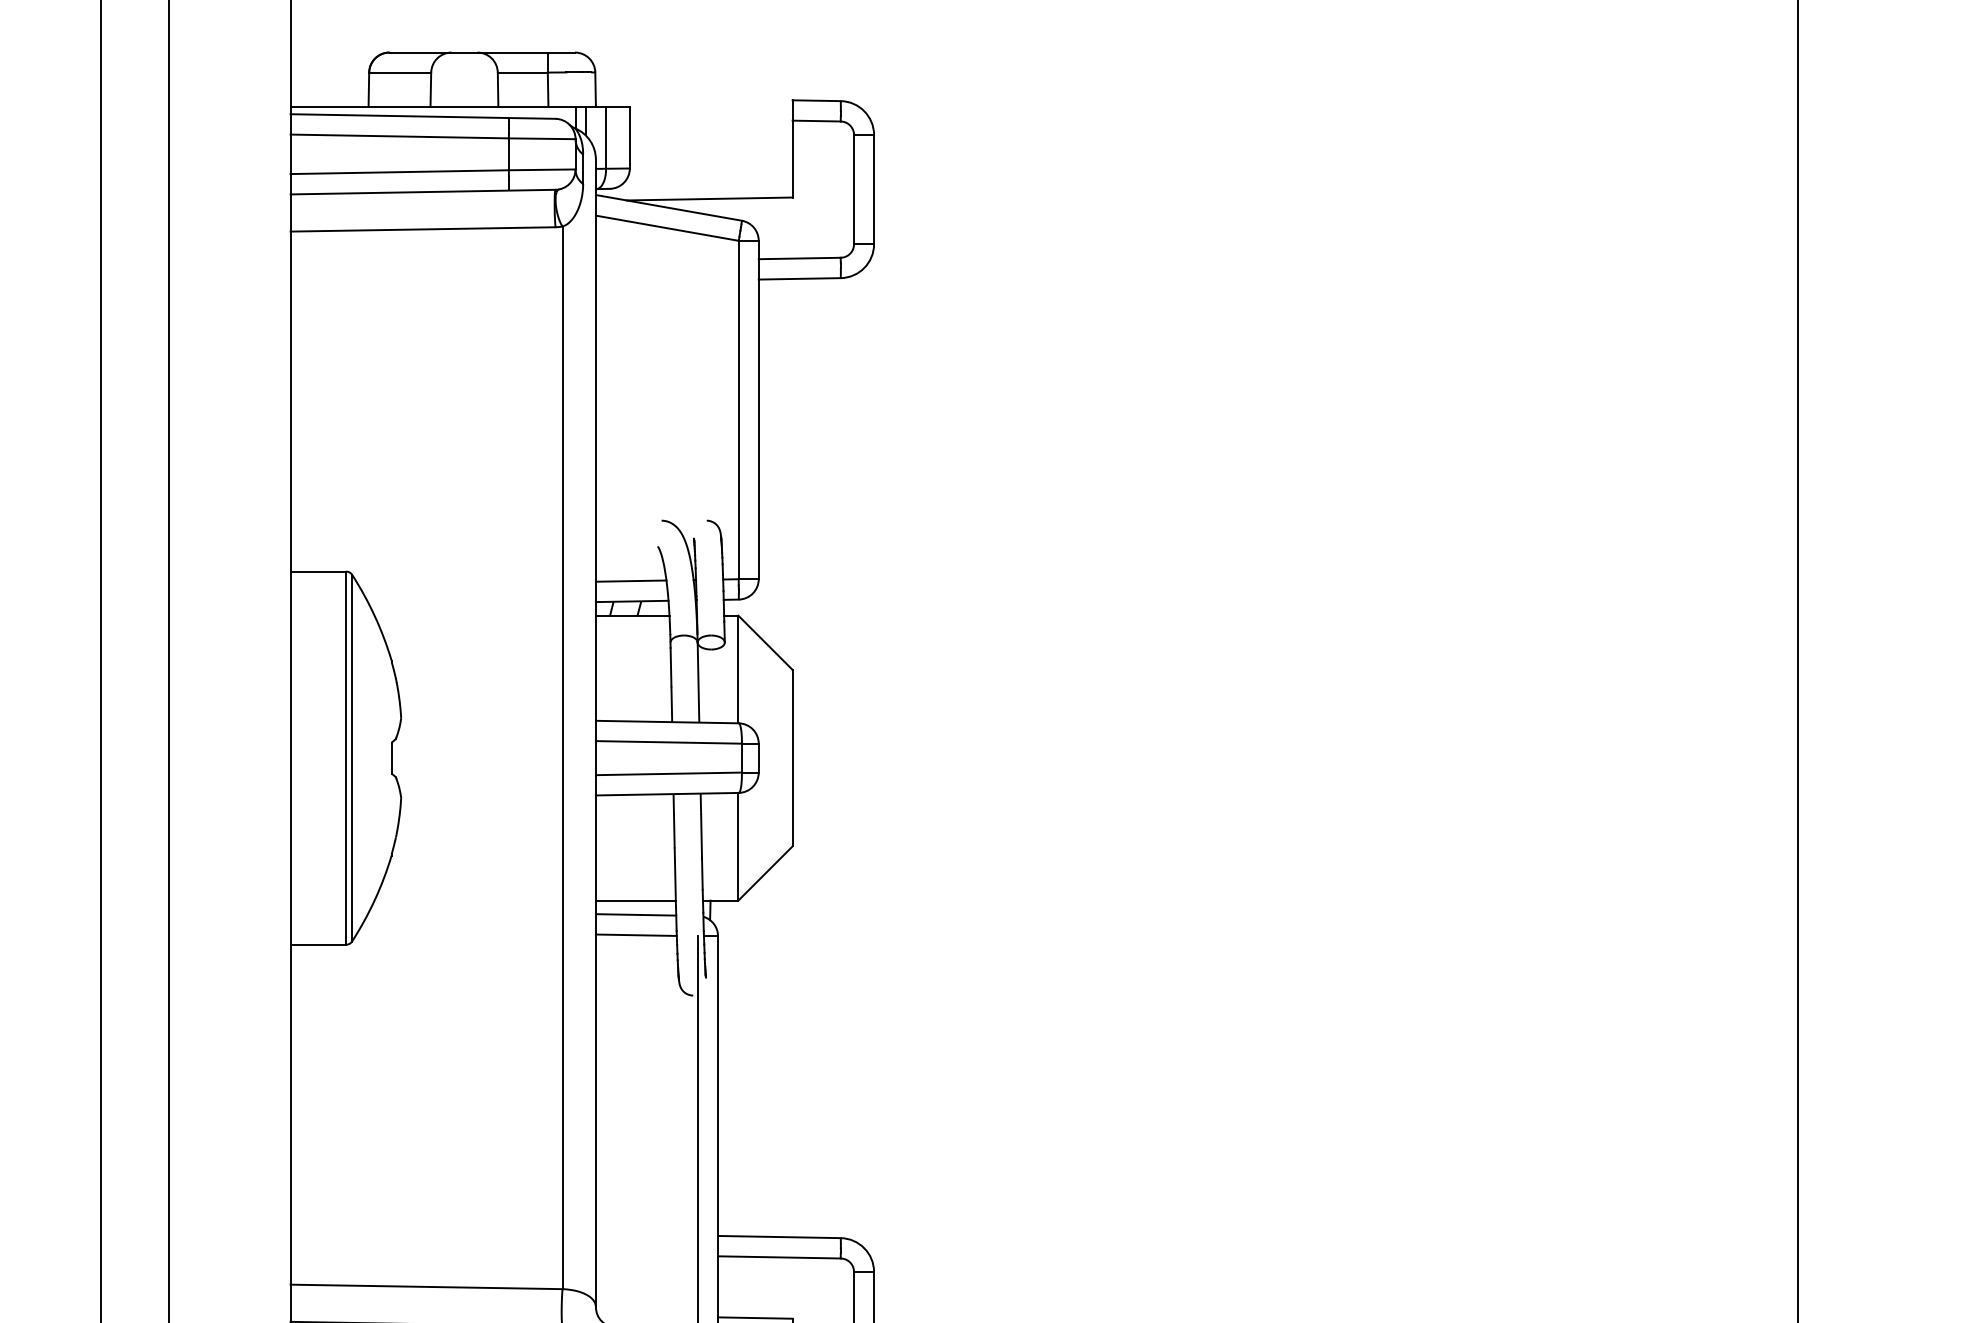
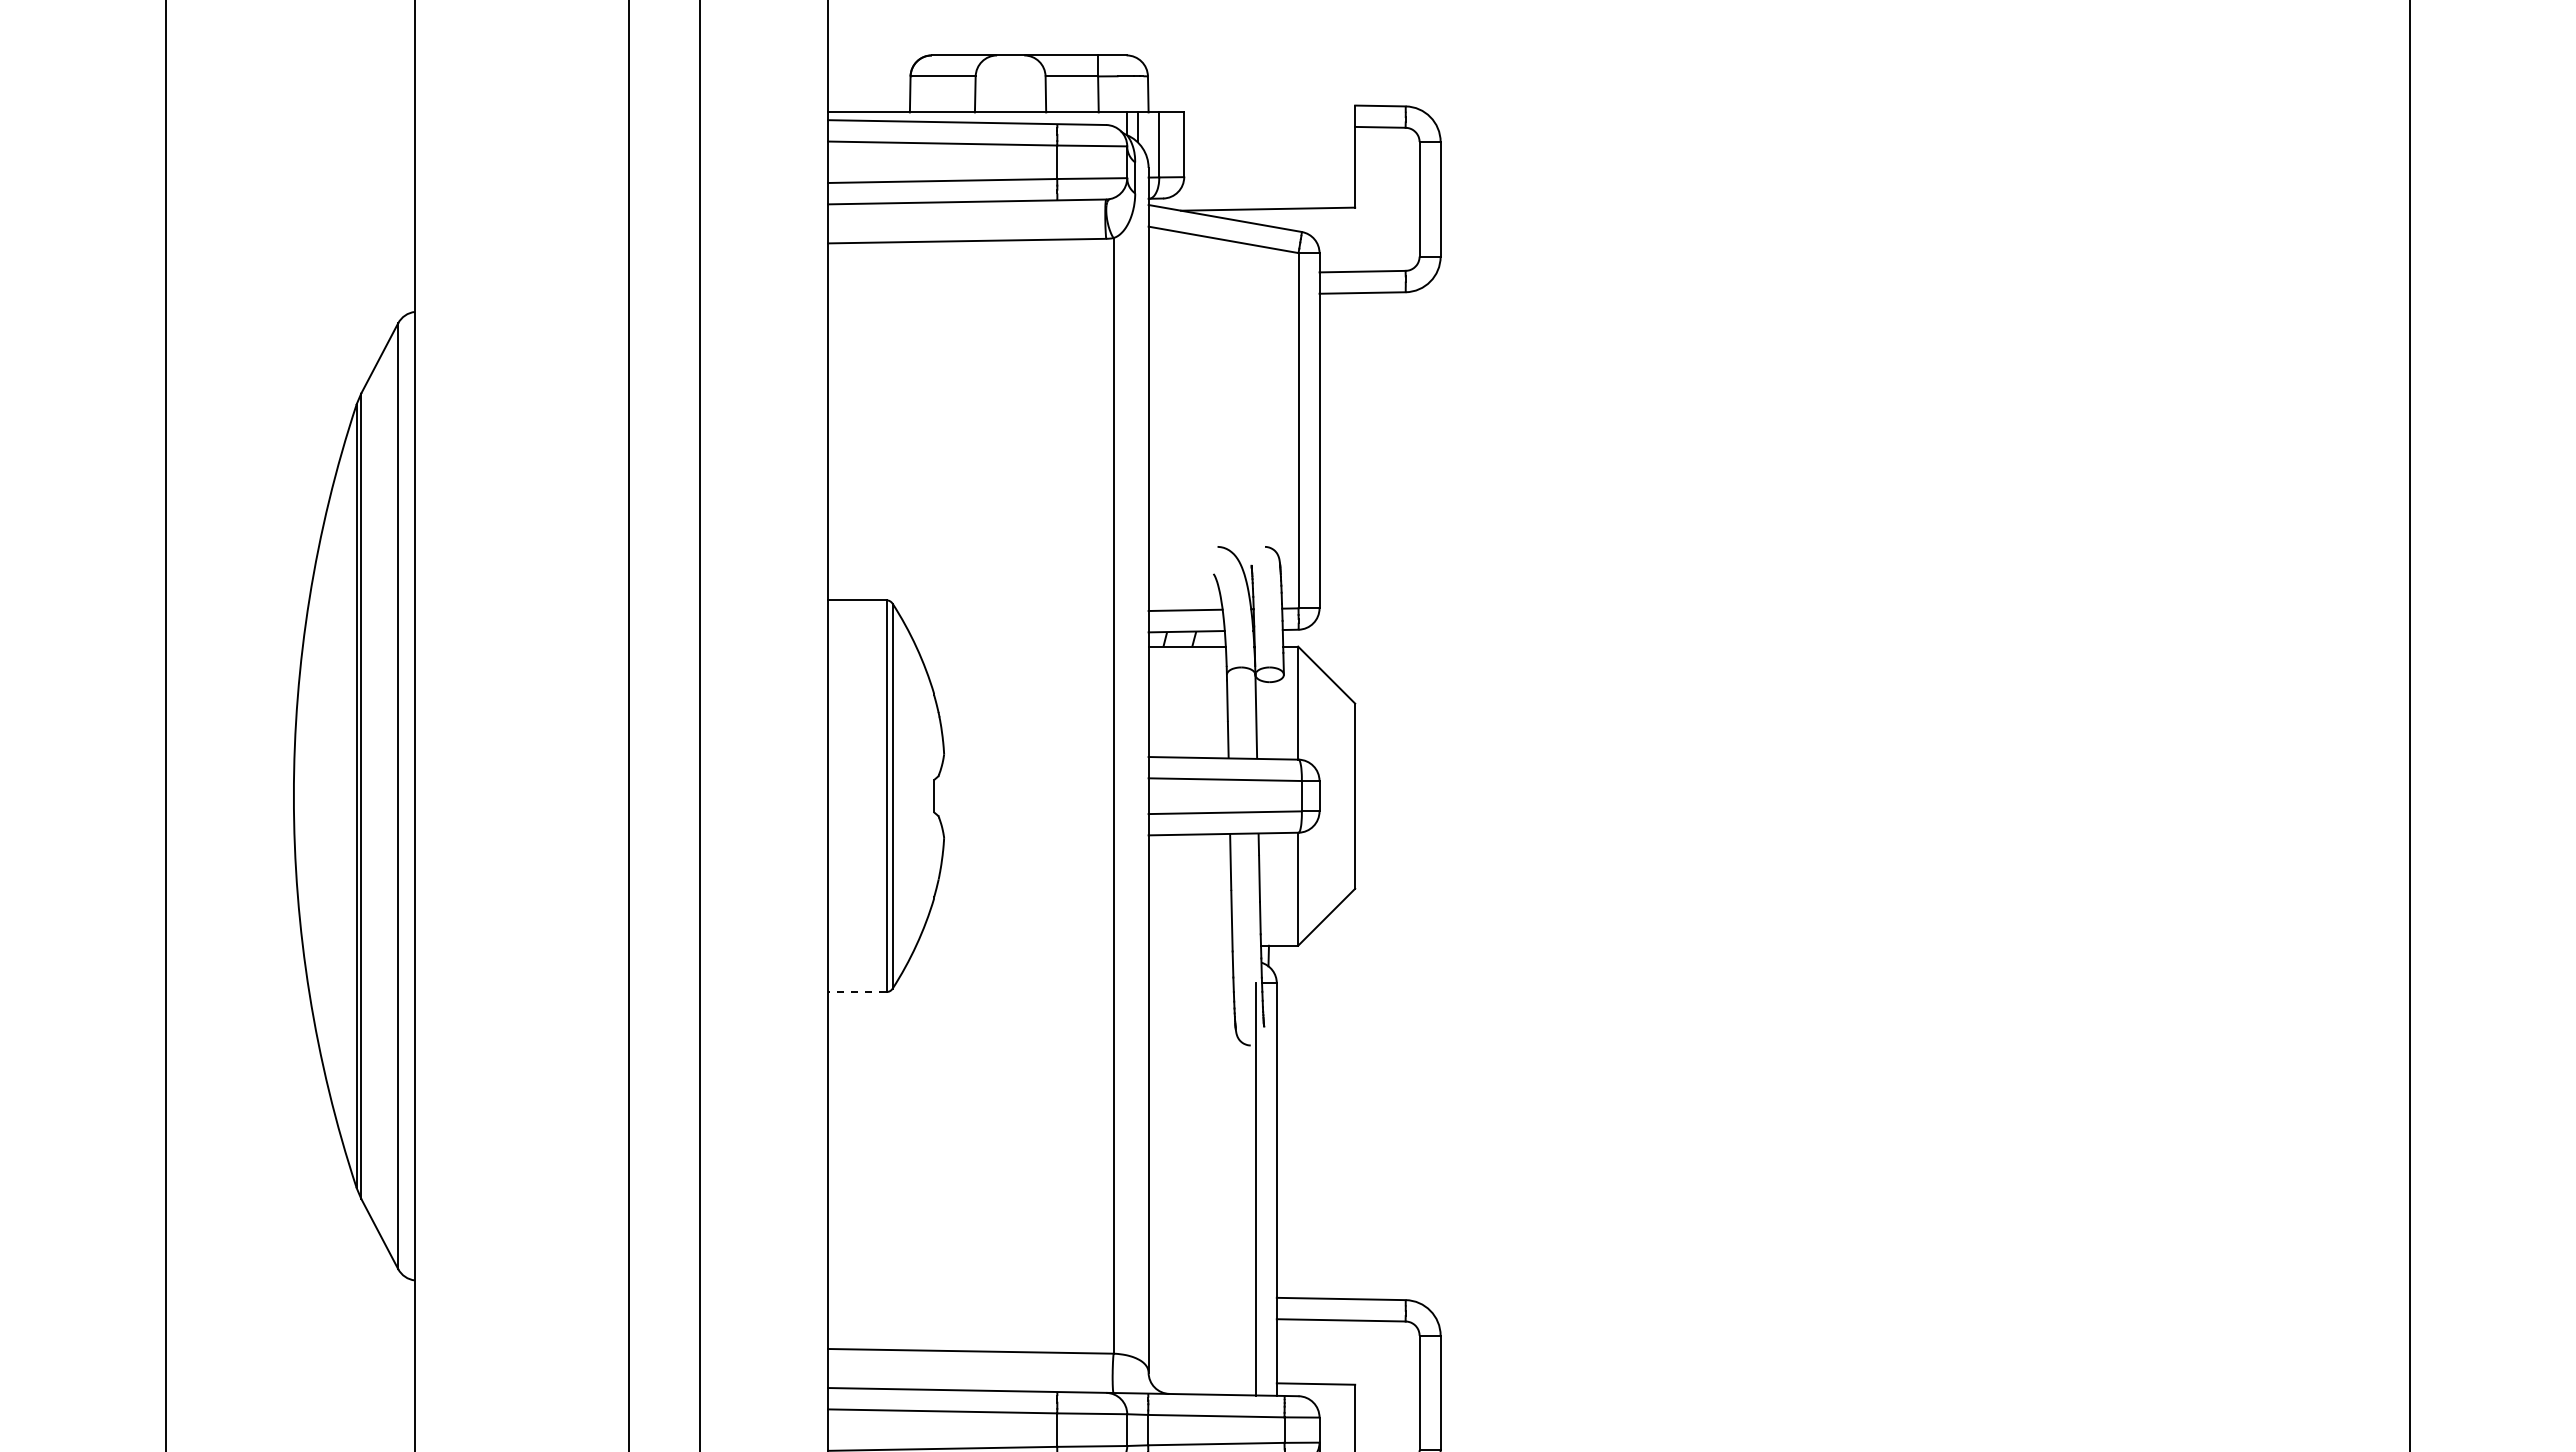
line: (635, 900) -> (1190, 945), removed
line: (635, 914) -> (1190, 960), removed
line: (635, 934) -> (1190, 981), removed
line: (317, 945) -> (856, 992), solid -> dashed

